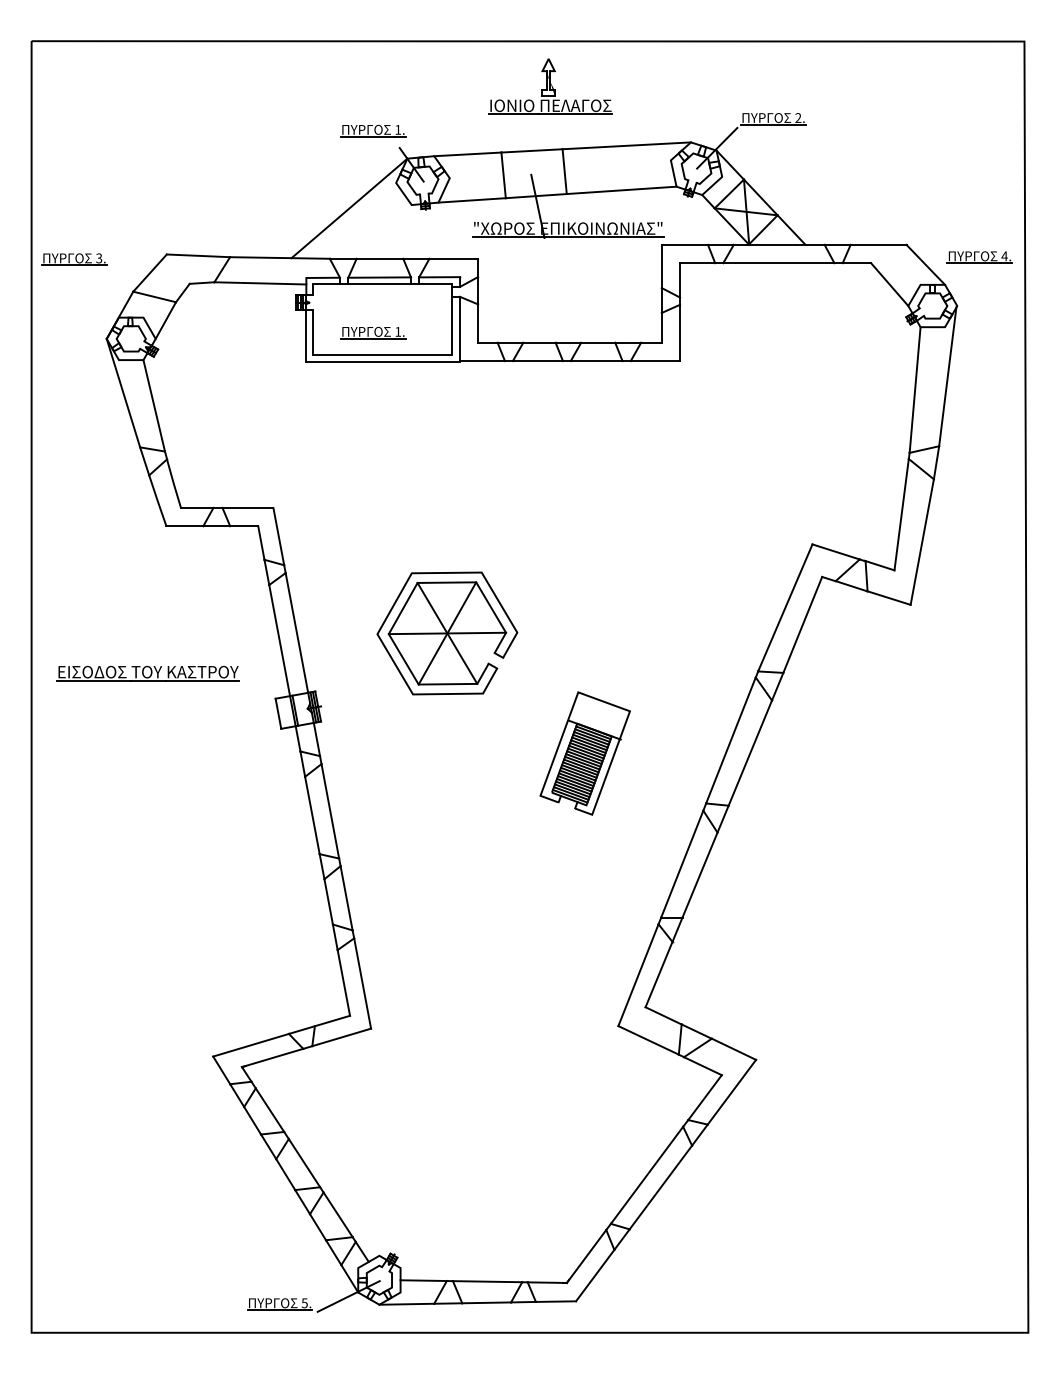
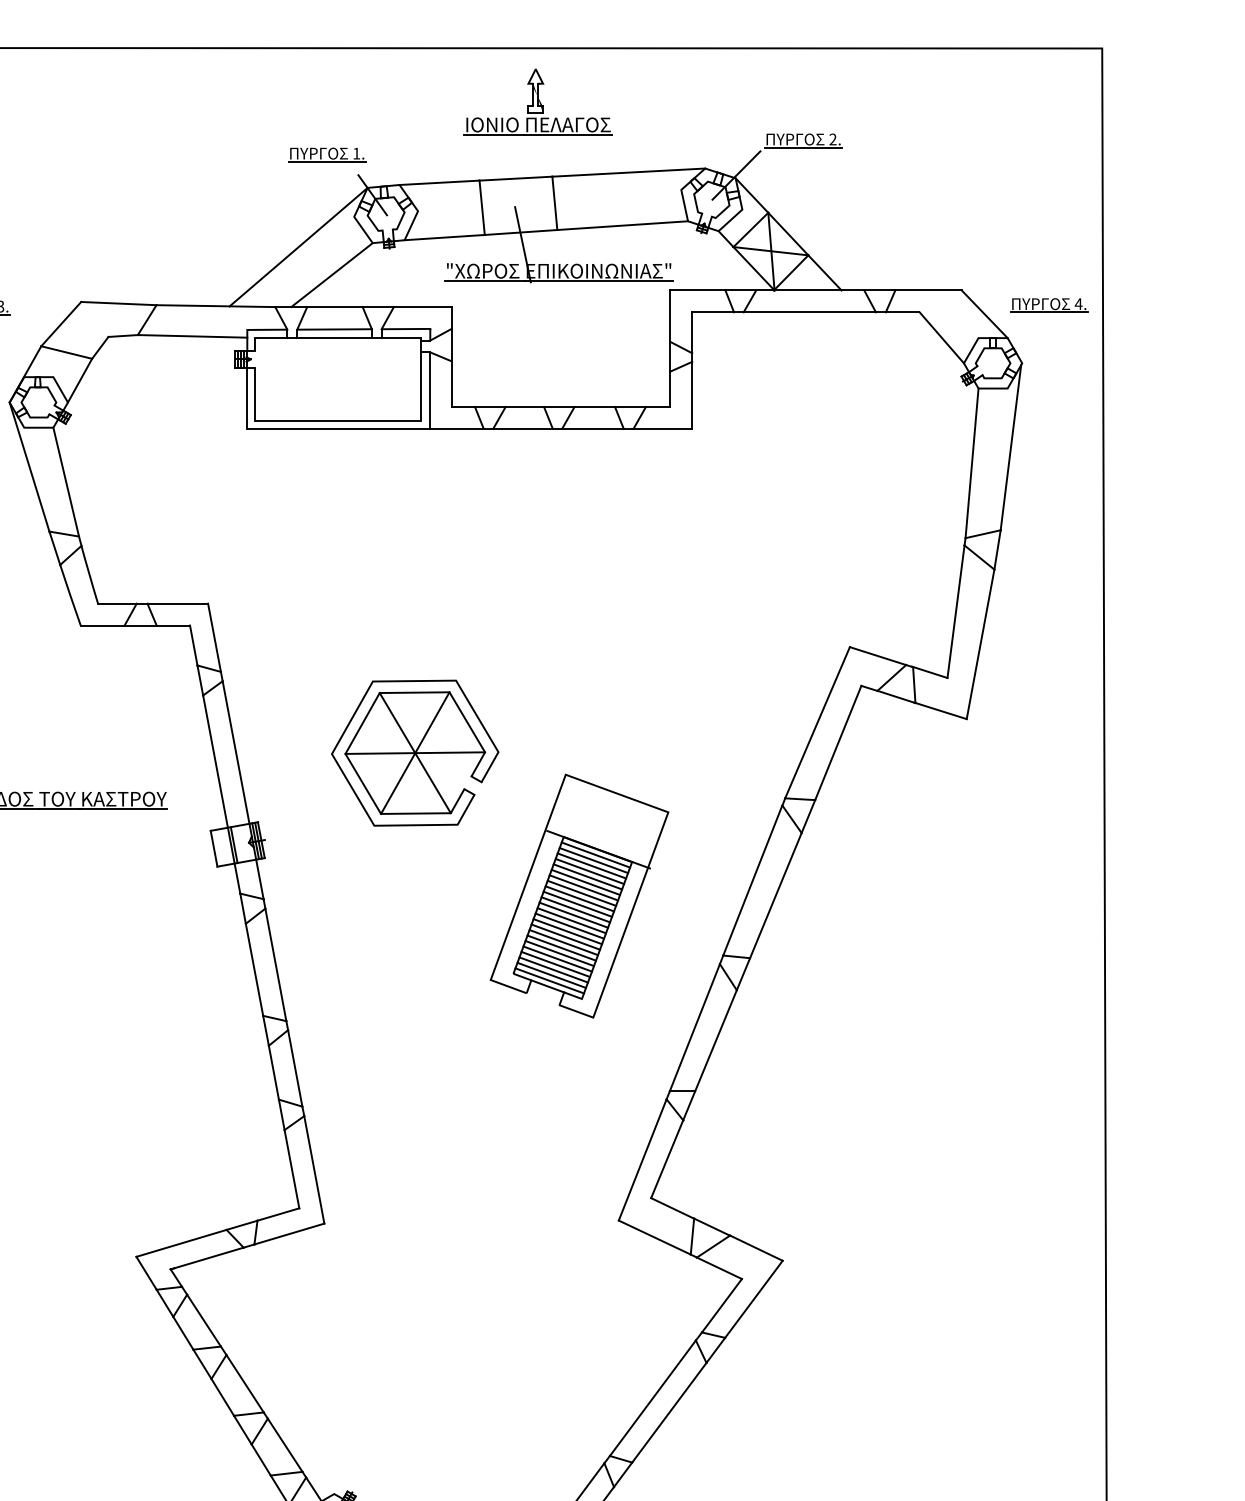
line: (377, 231) -> (332, 274), added
part: (373, 332) -> (327, 394), removed
part: (584, 753) -> (578, 896), size x1.67

